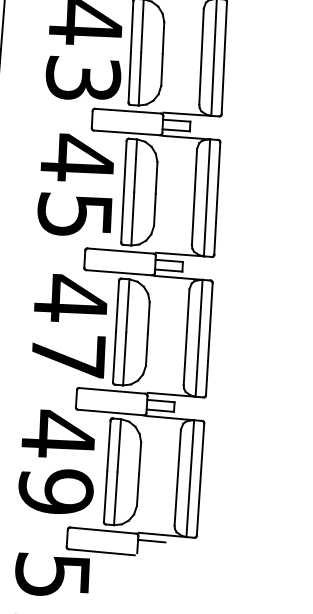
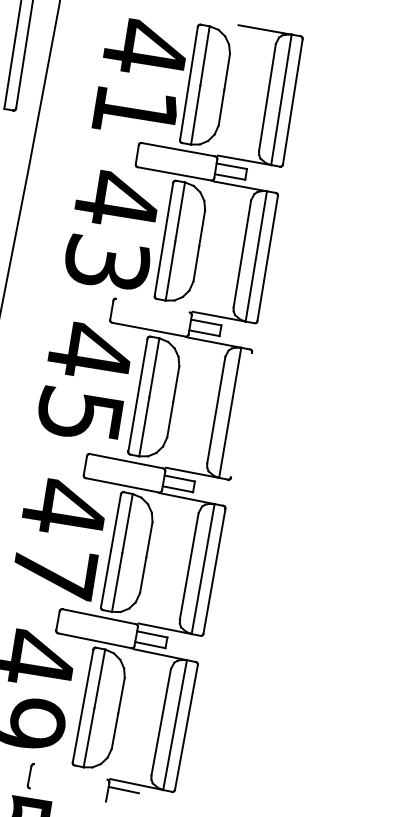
line: (127, 111) -> (152, 305), removed
line: (217, 198) -> (241, 414), removed
line: (102, 530) -> (70, 771), removed
line: (100, 551) -> (65, 795), removed

